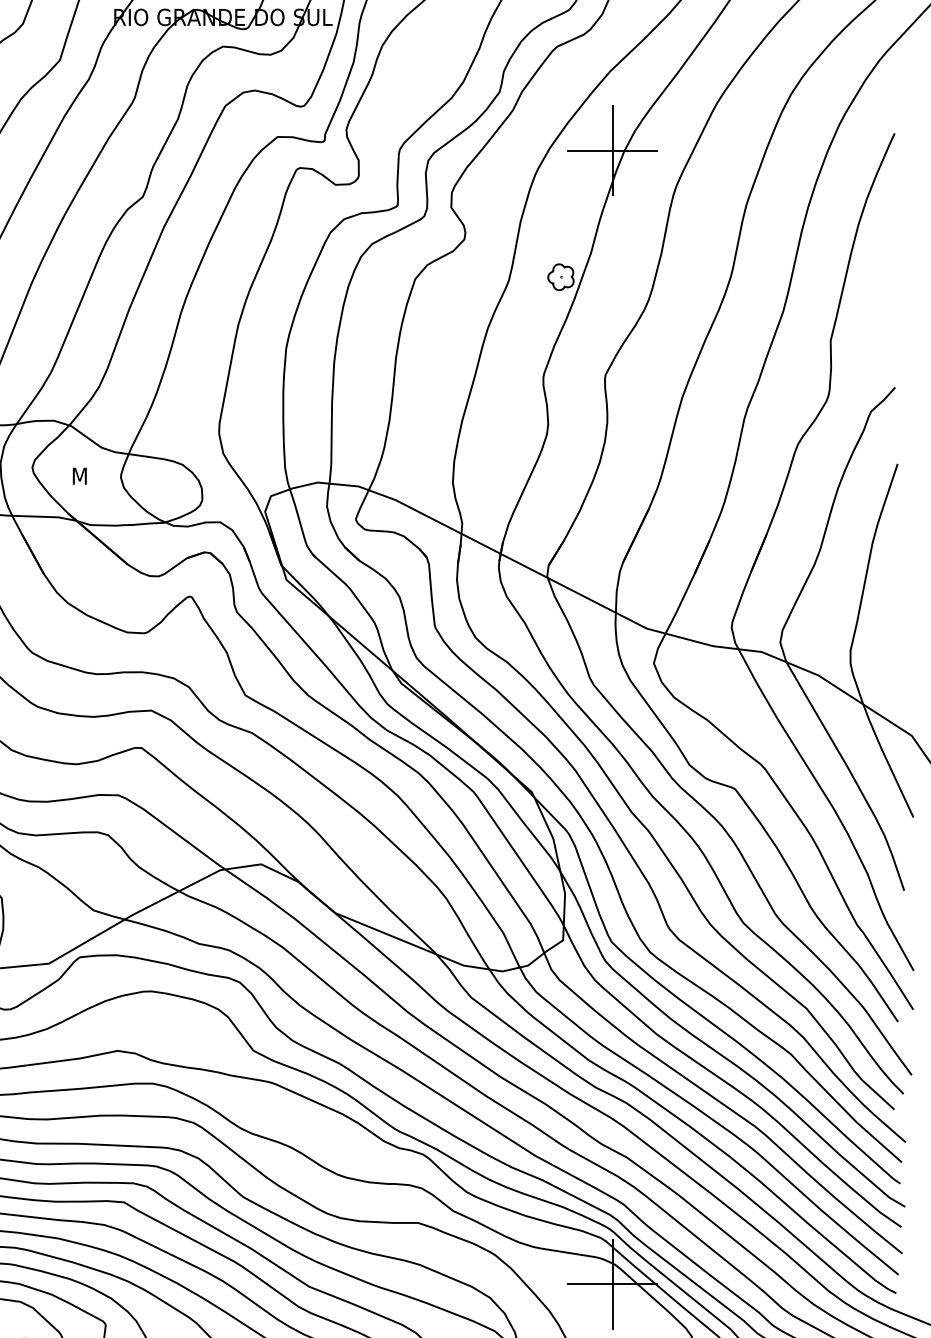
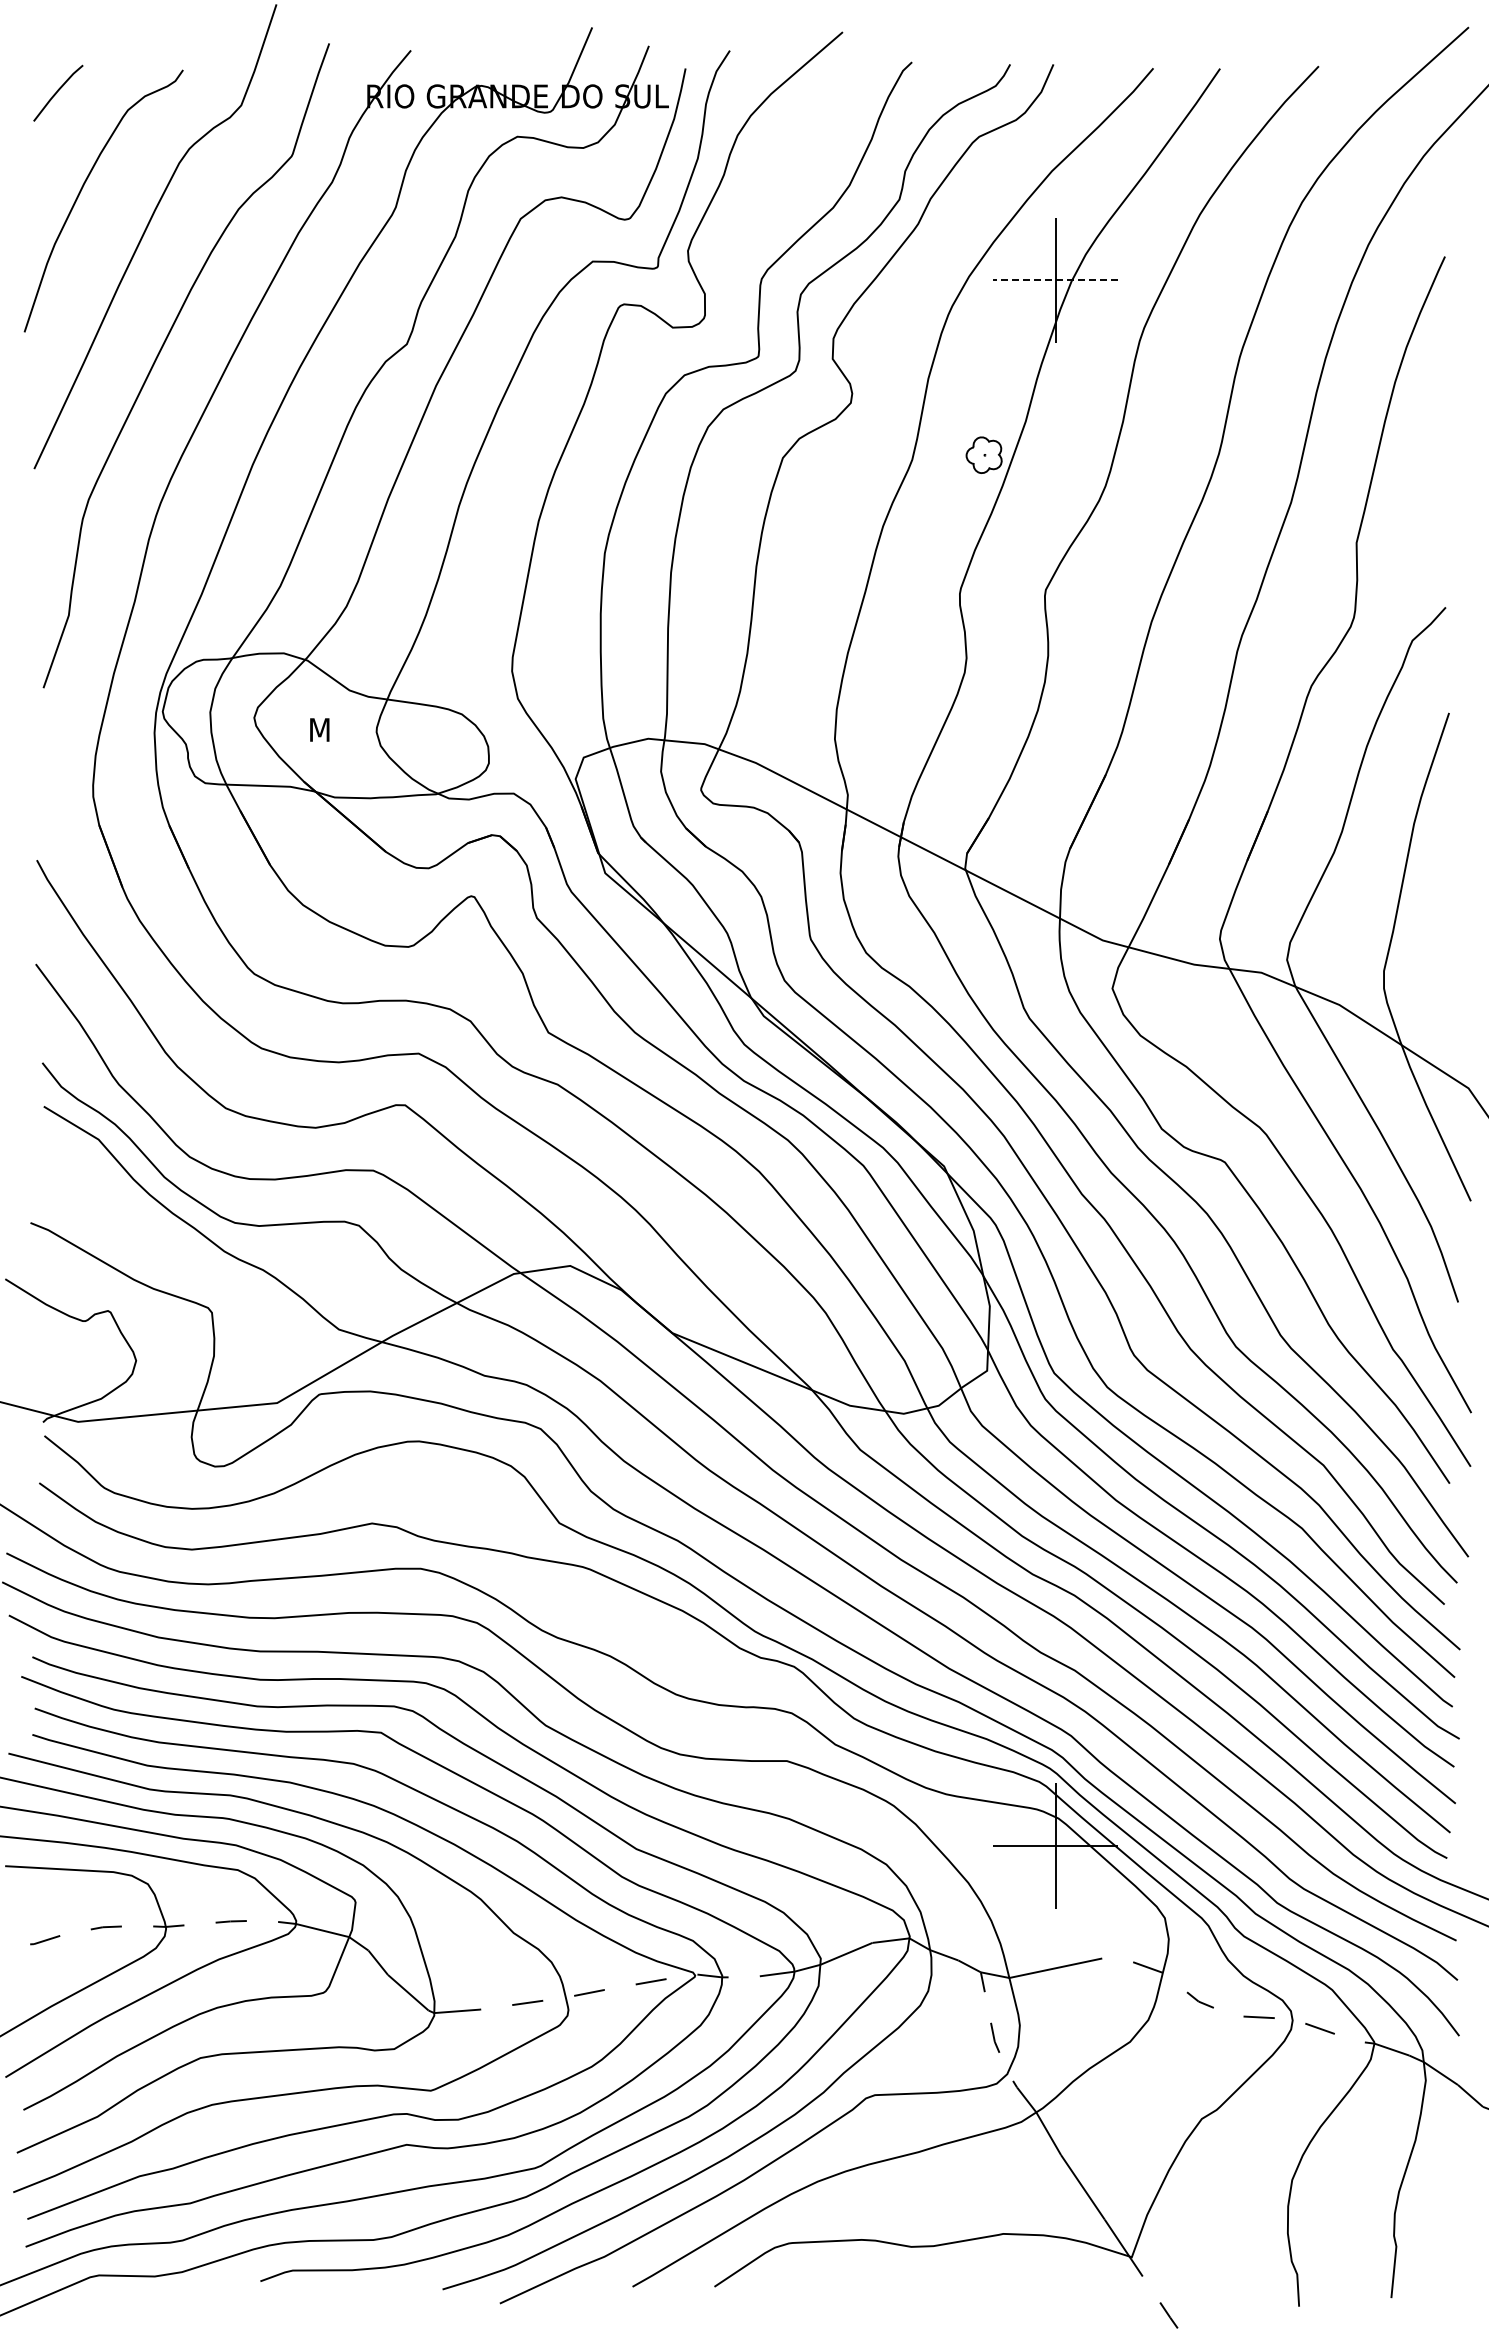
line: (612, 150) -> (1055, 280), solid -> dashed

